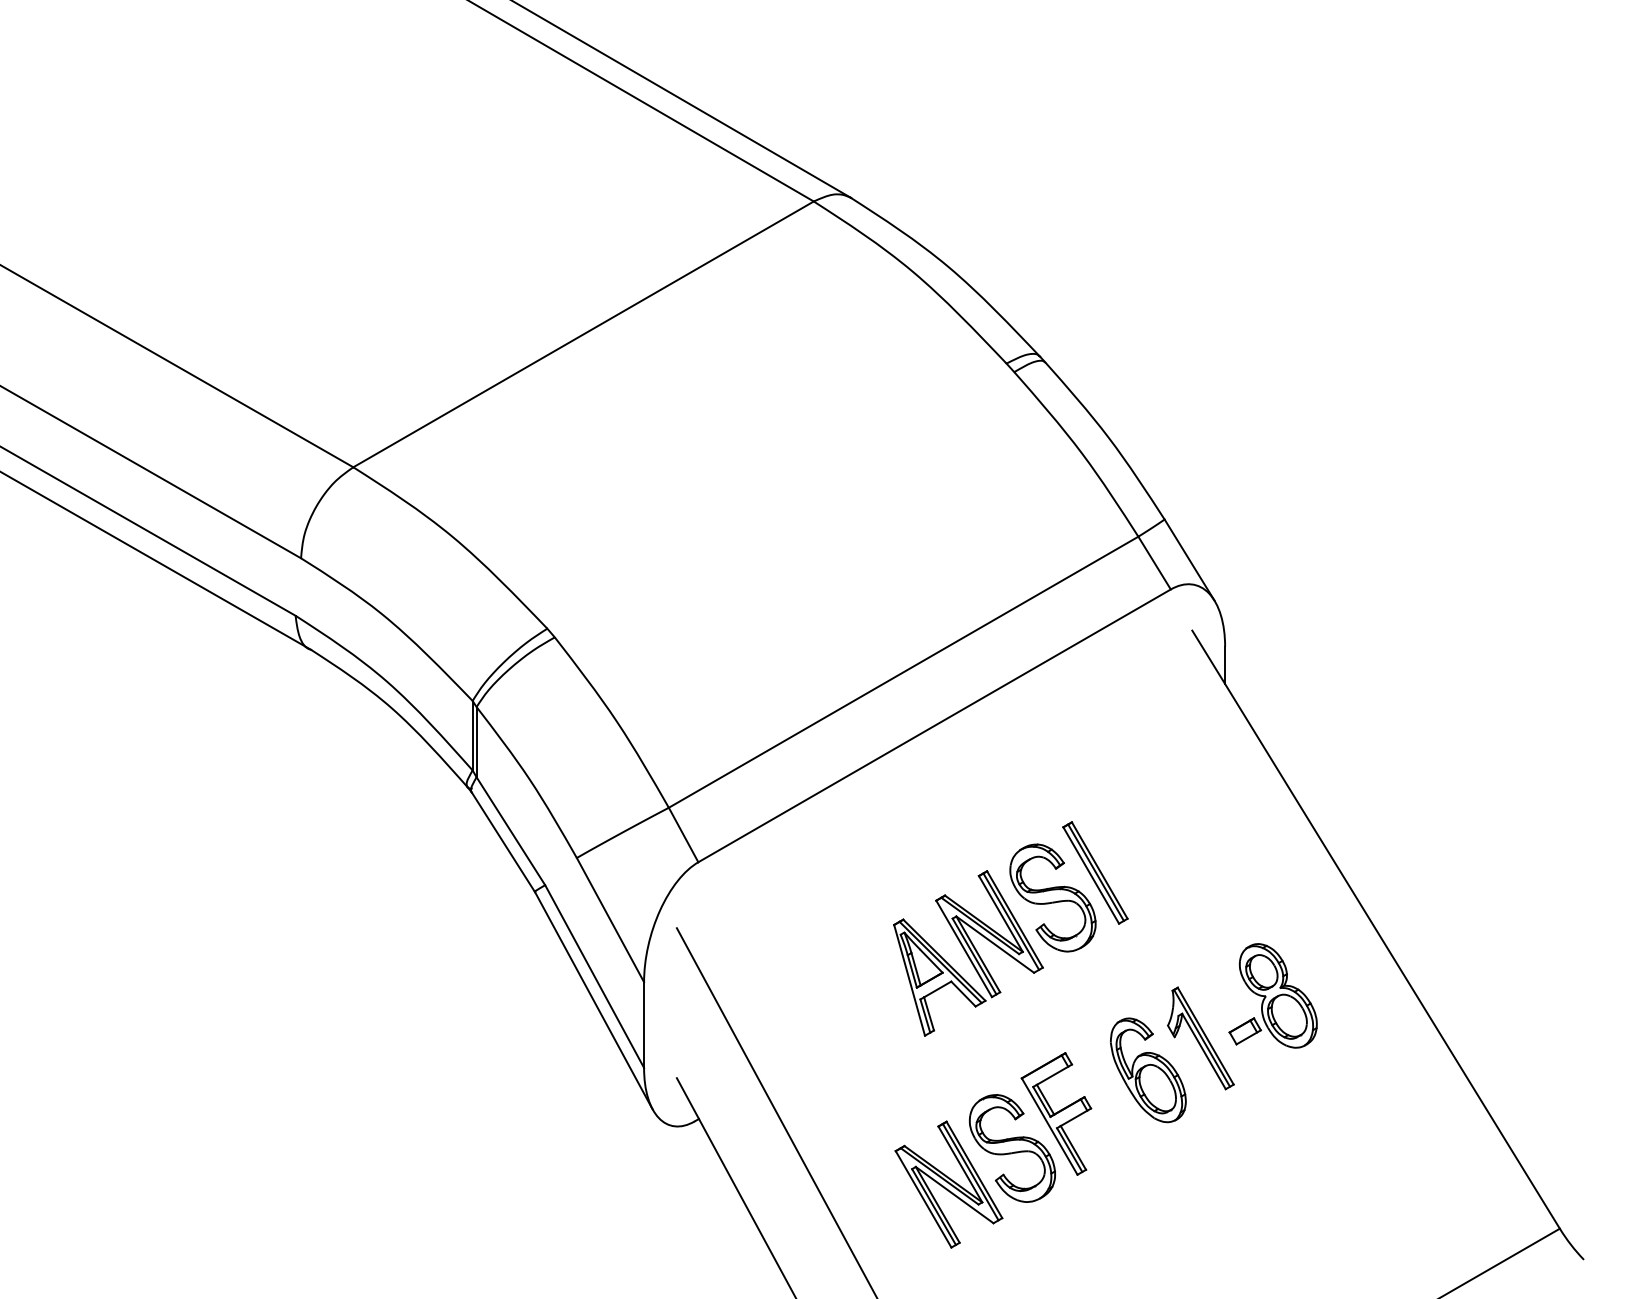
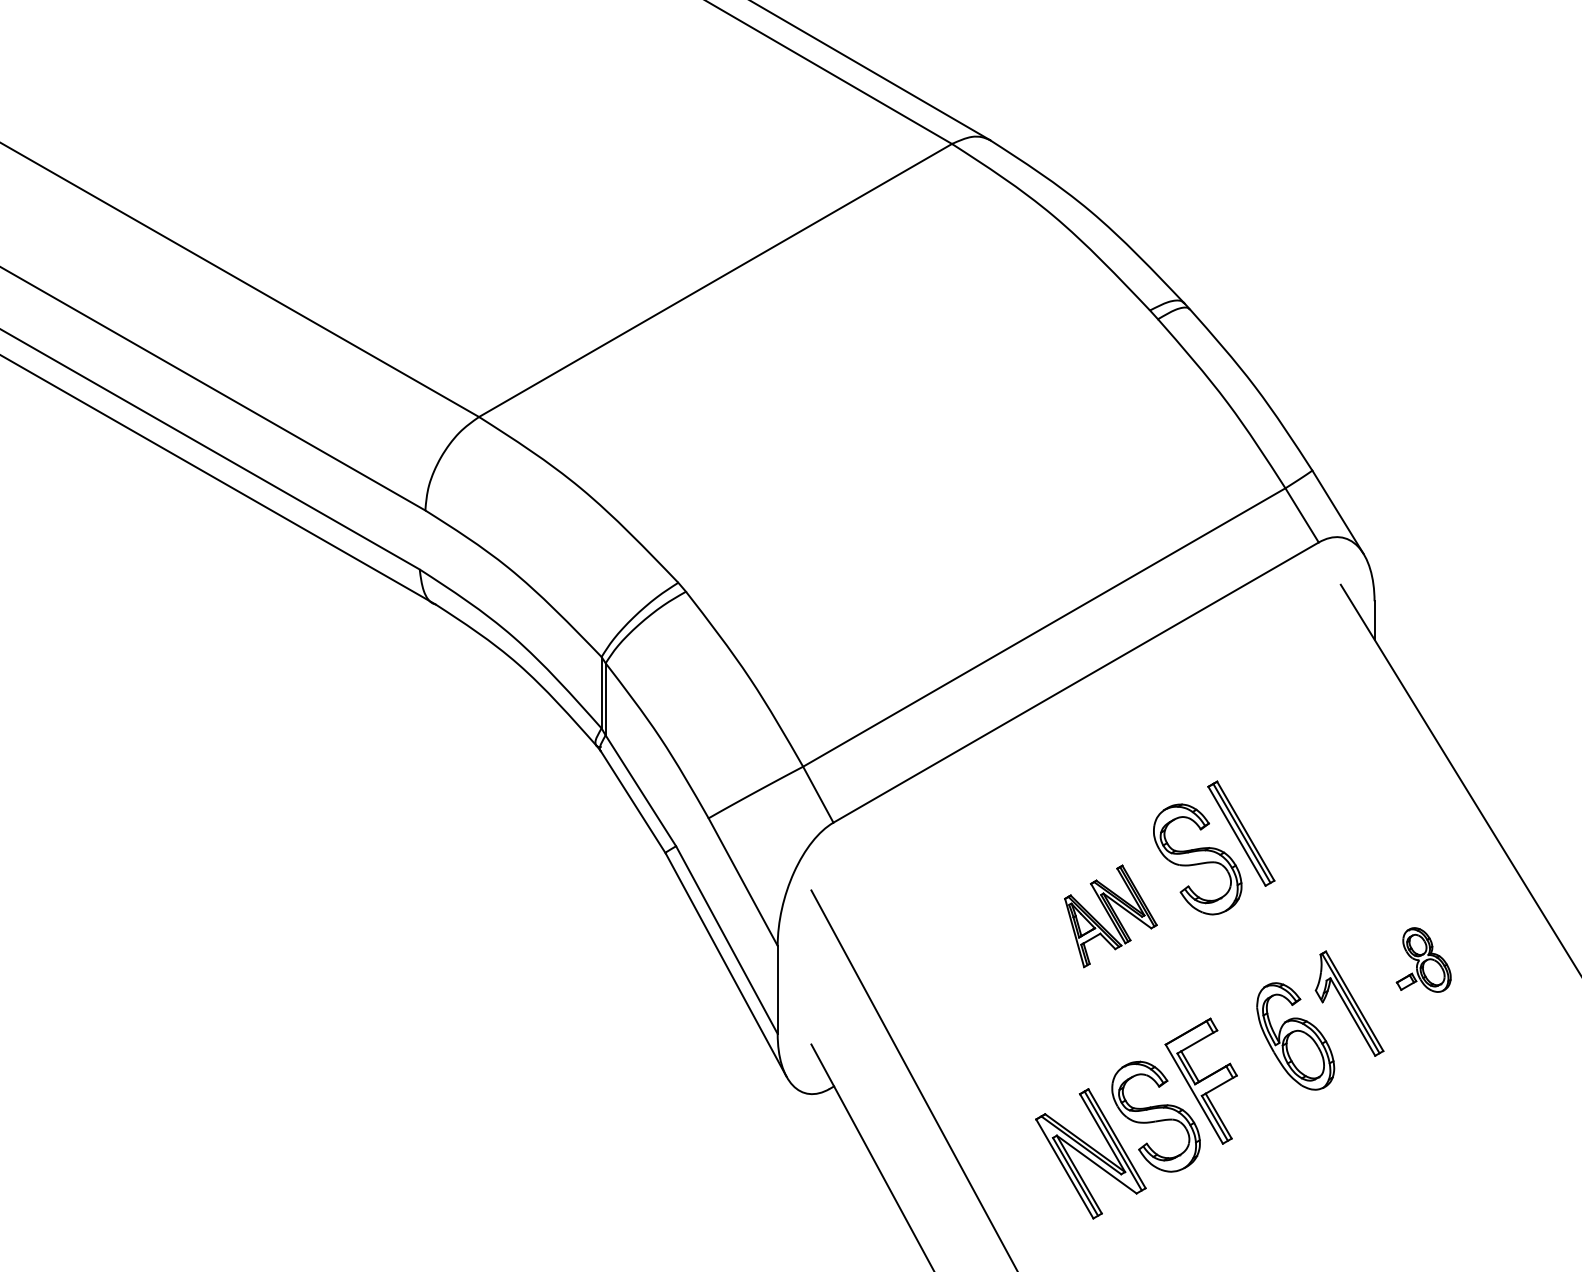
part: (968, 953) -> (1110, 916), size x0.6
part: (1272, 995) -> (1423, 959), size x0.6

